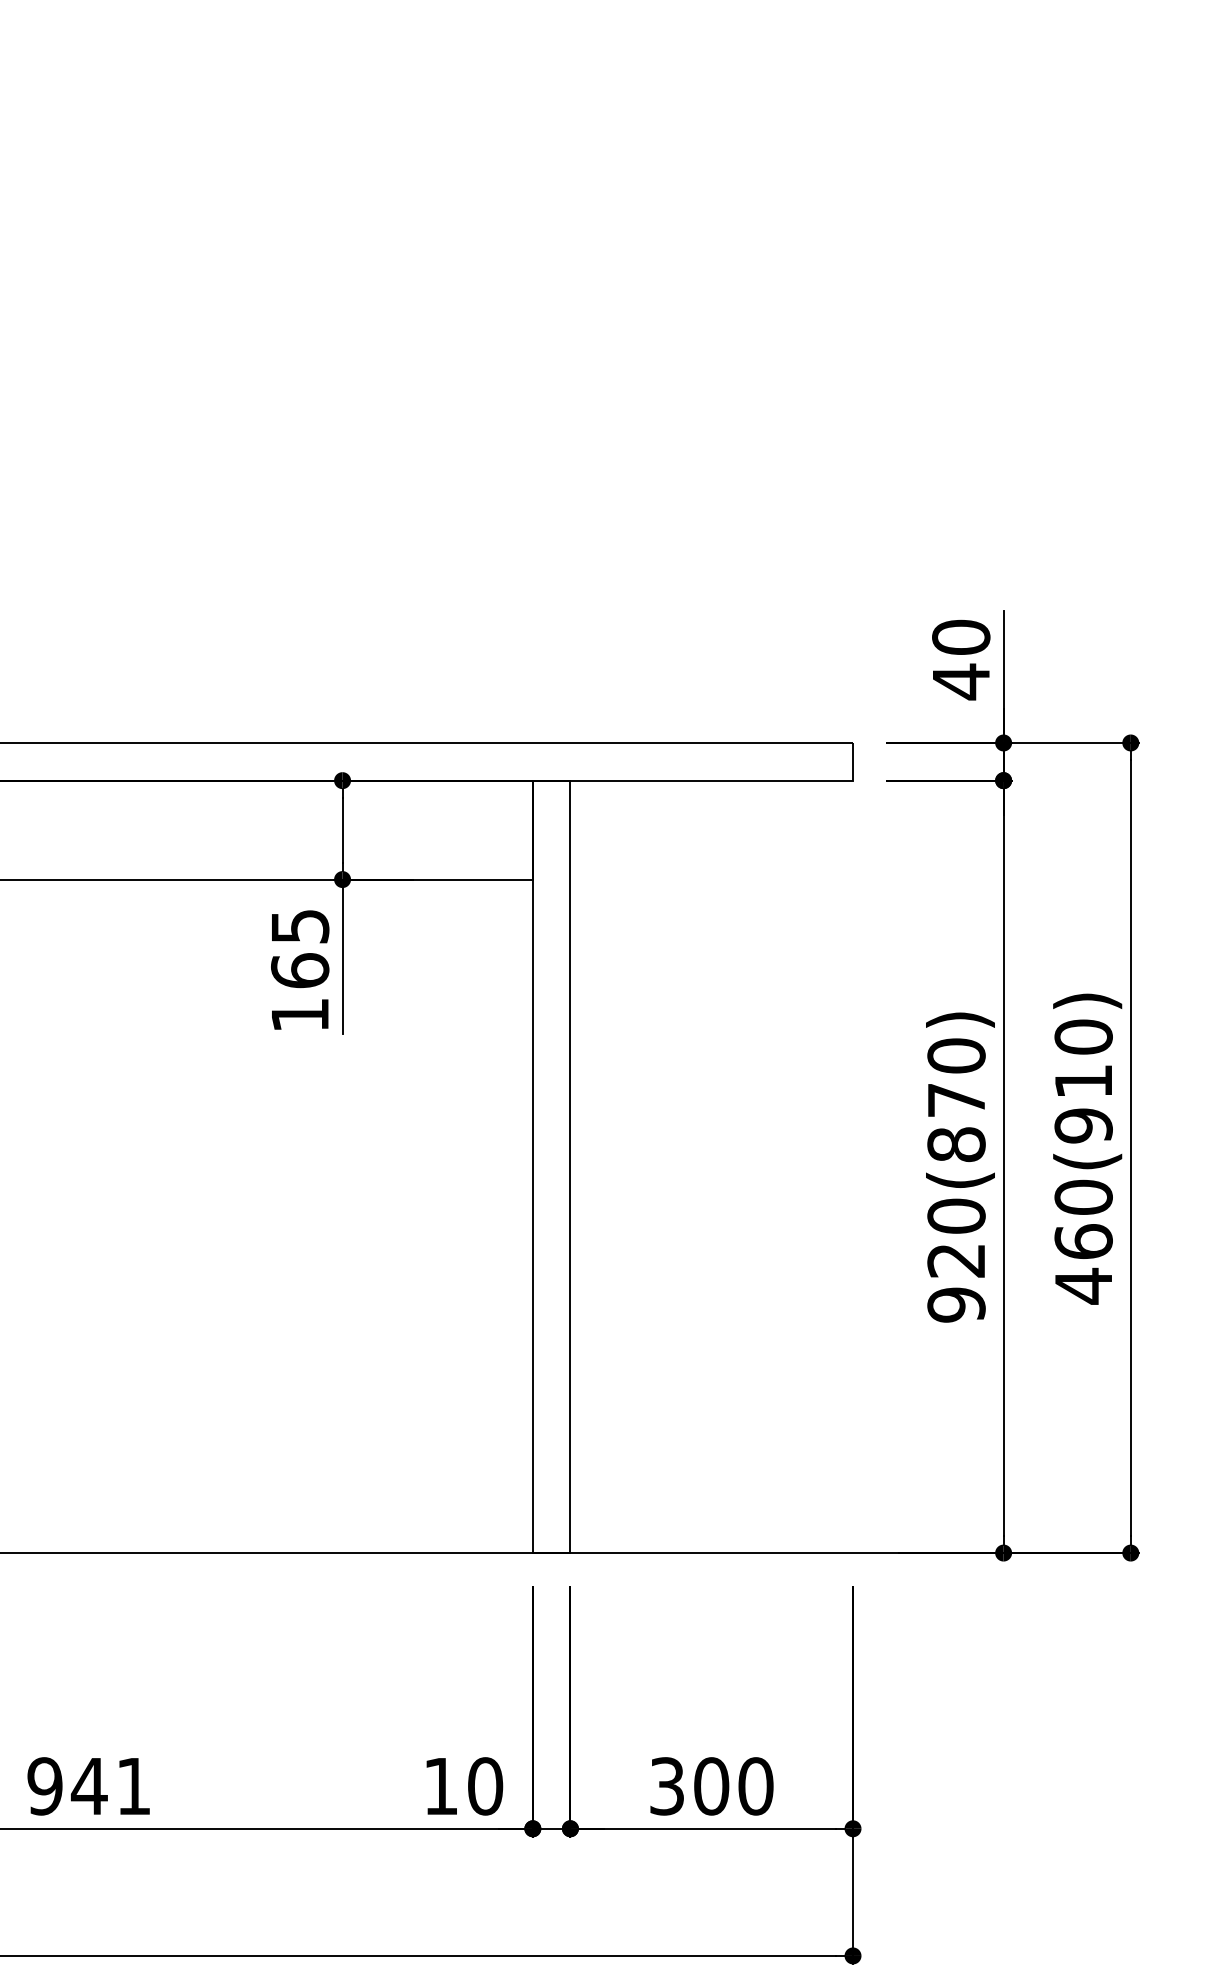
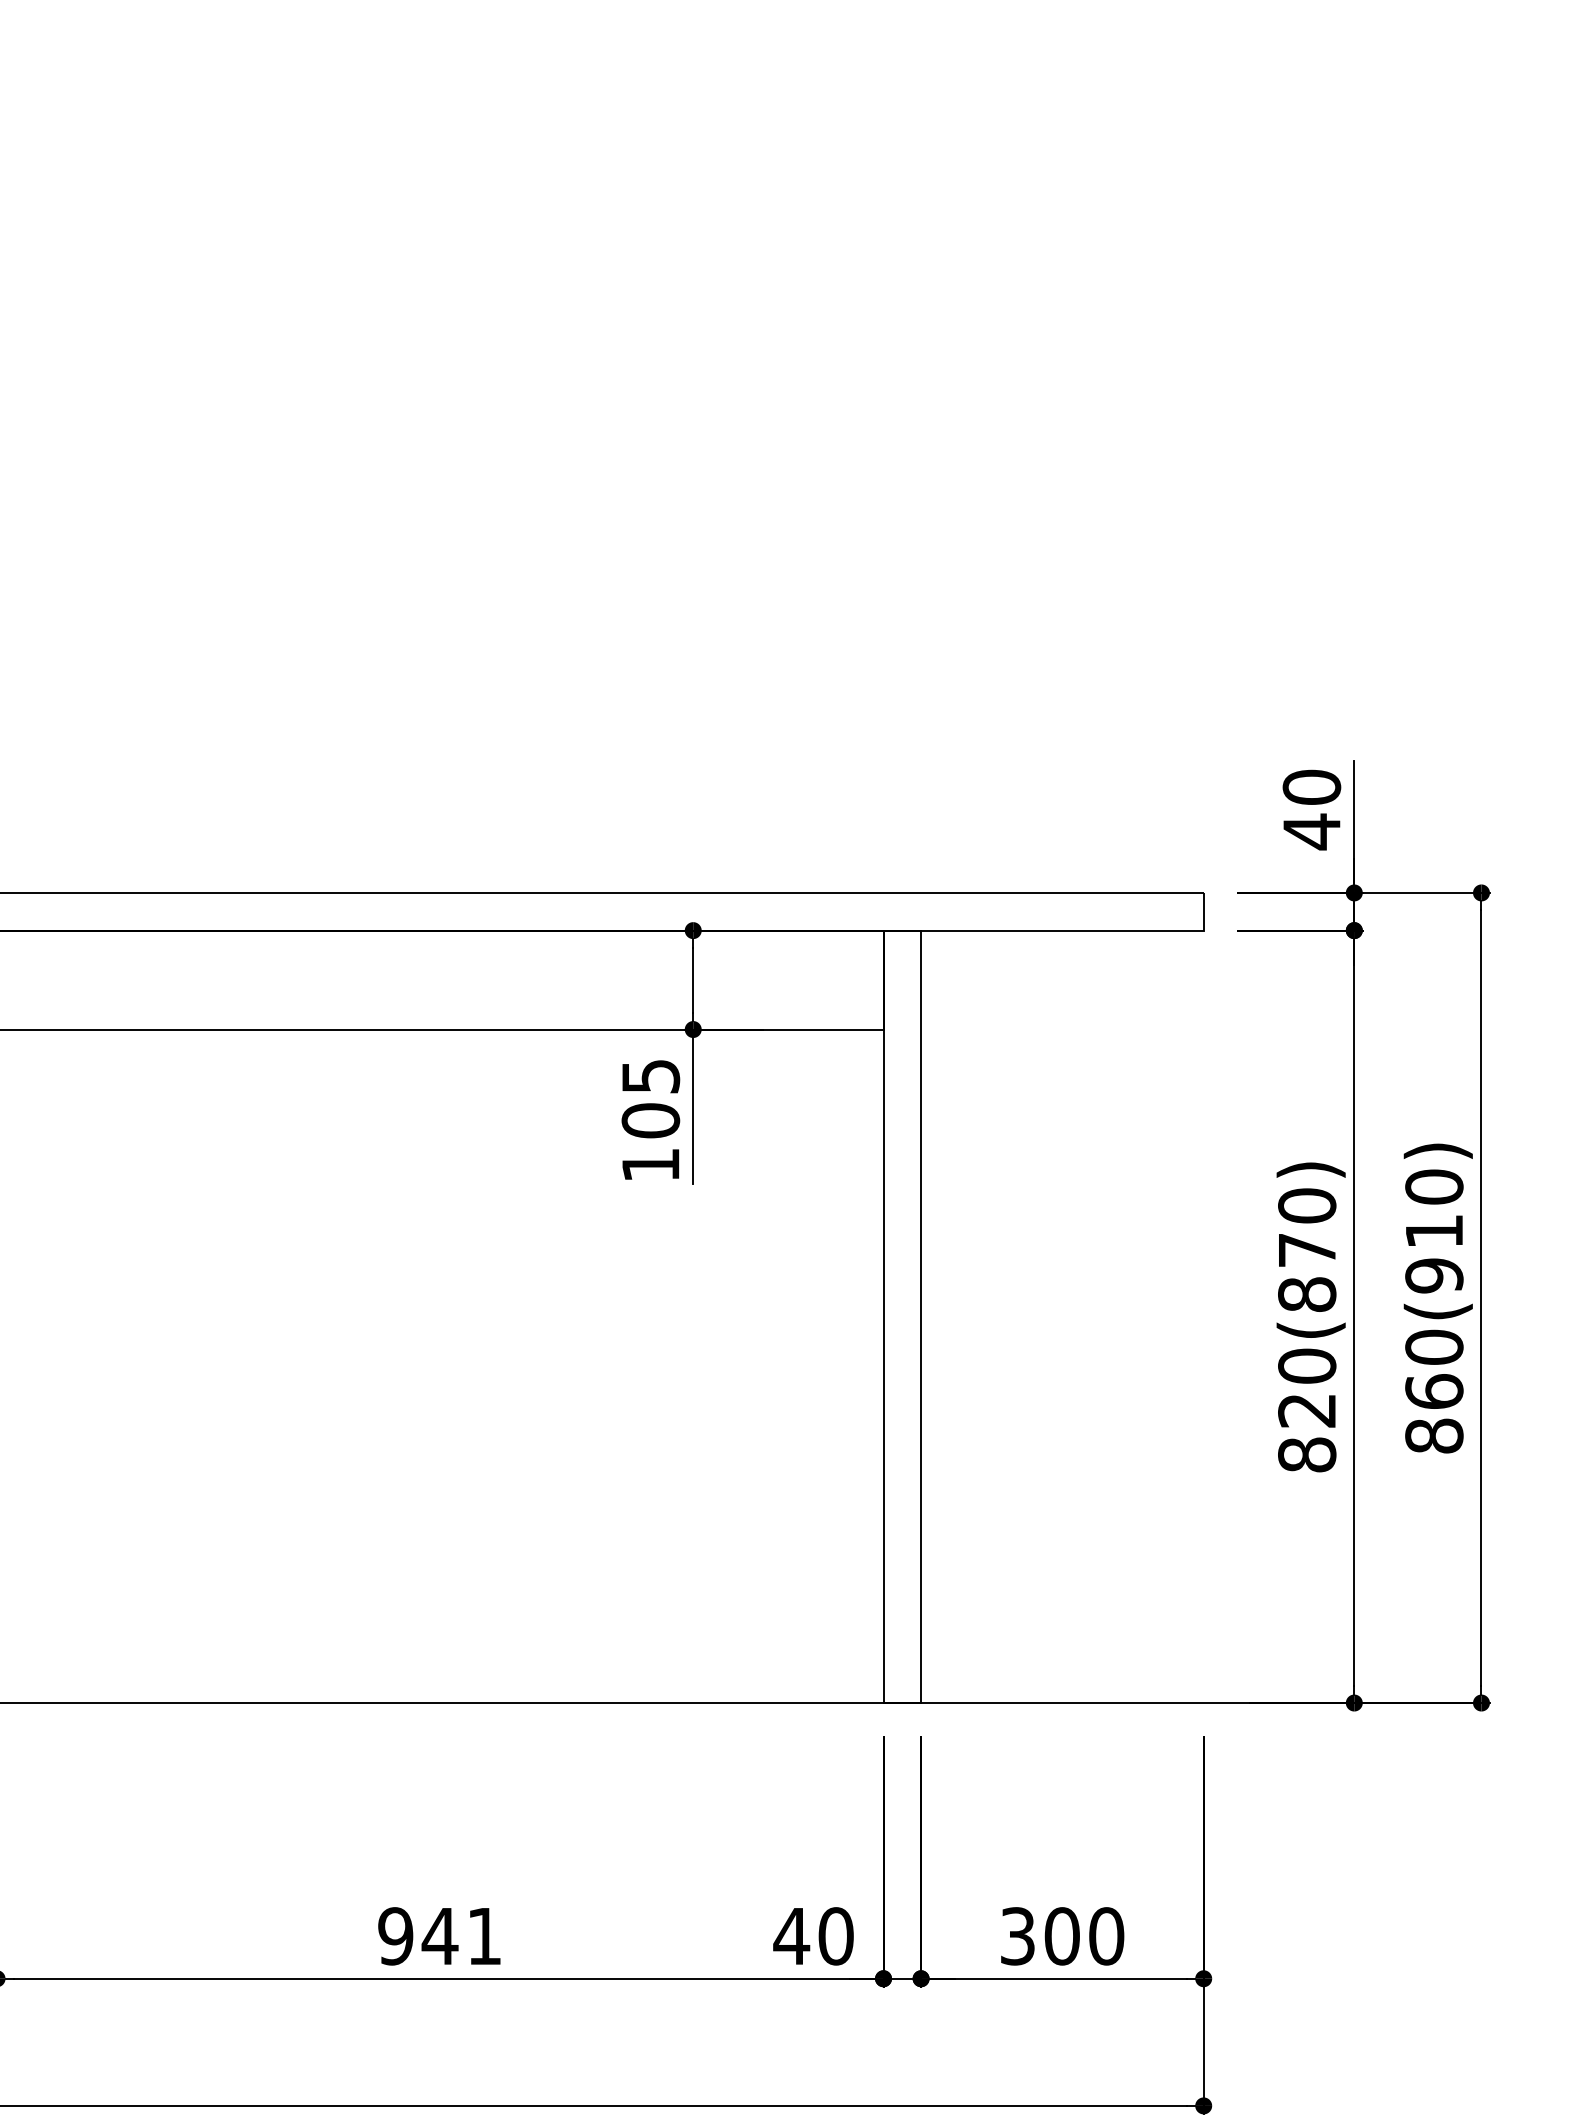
text: (299, 970) -> (650, 1120), 165 -> 105
text: (1083, 1285) -> (1434, 1435), 460(910) -> 860(910)
text: (956, 1304) -> (1307, 1454), 920(870) -> 820(870)
text: (440, 1786) -> (791, 1936), 10 -> 40

